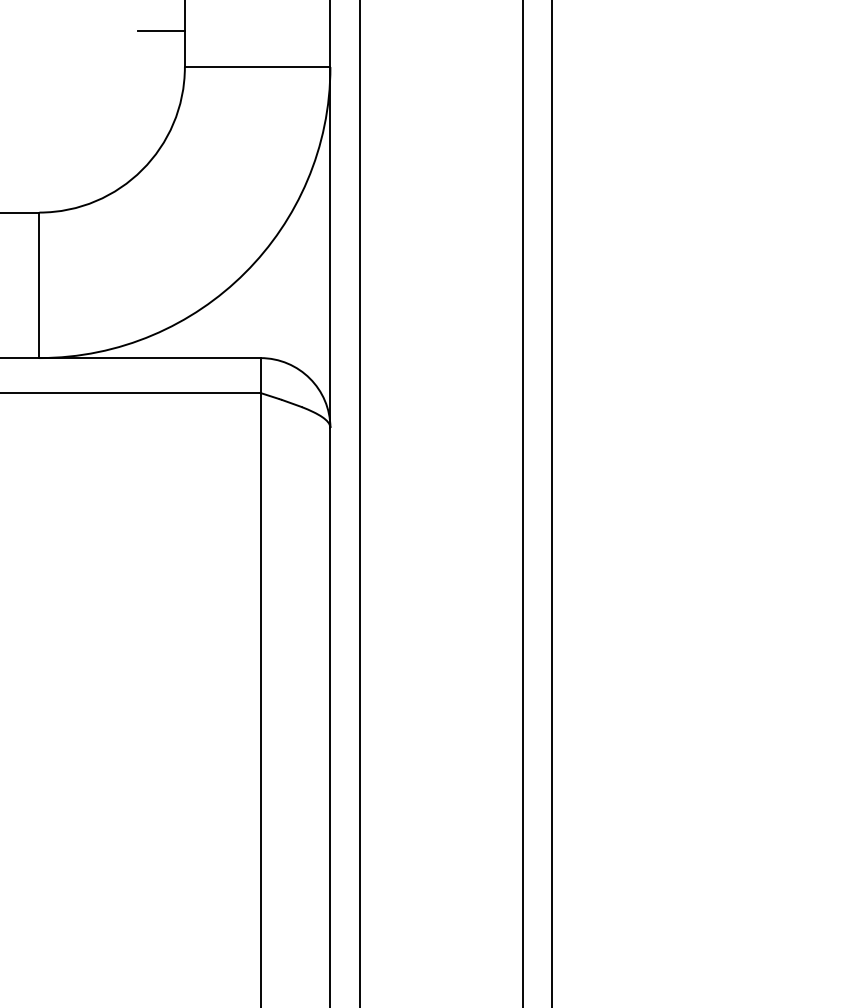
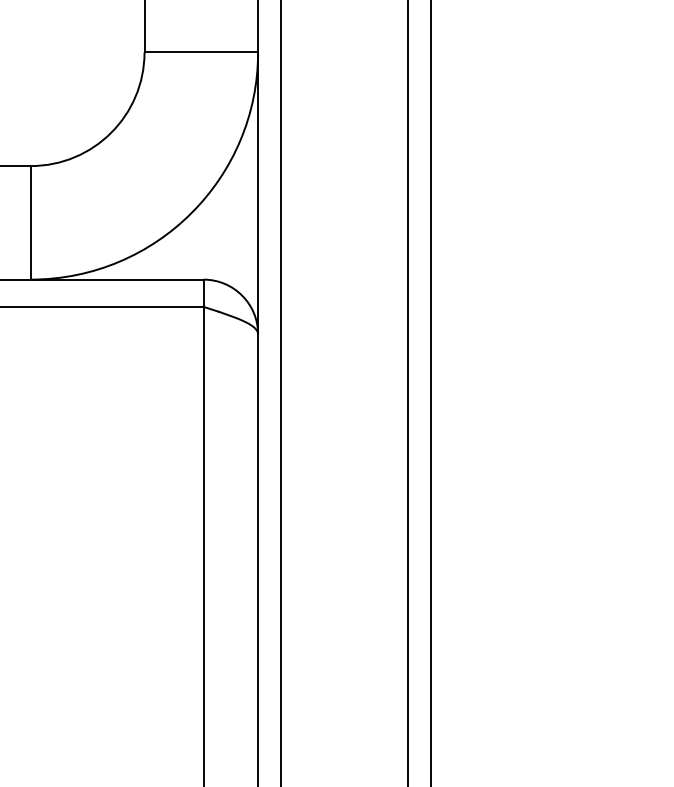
line: (161, 30) -> (126, 23), removed

